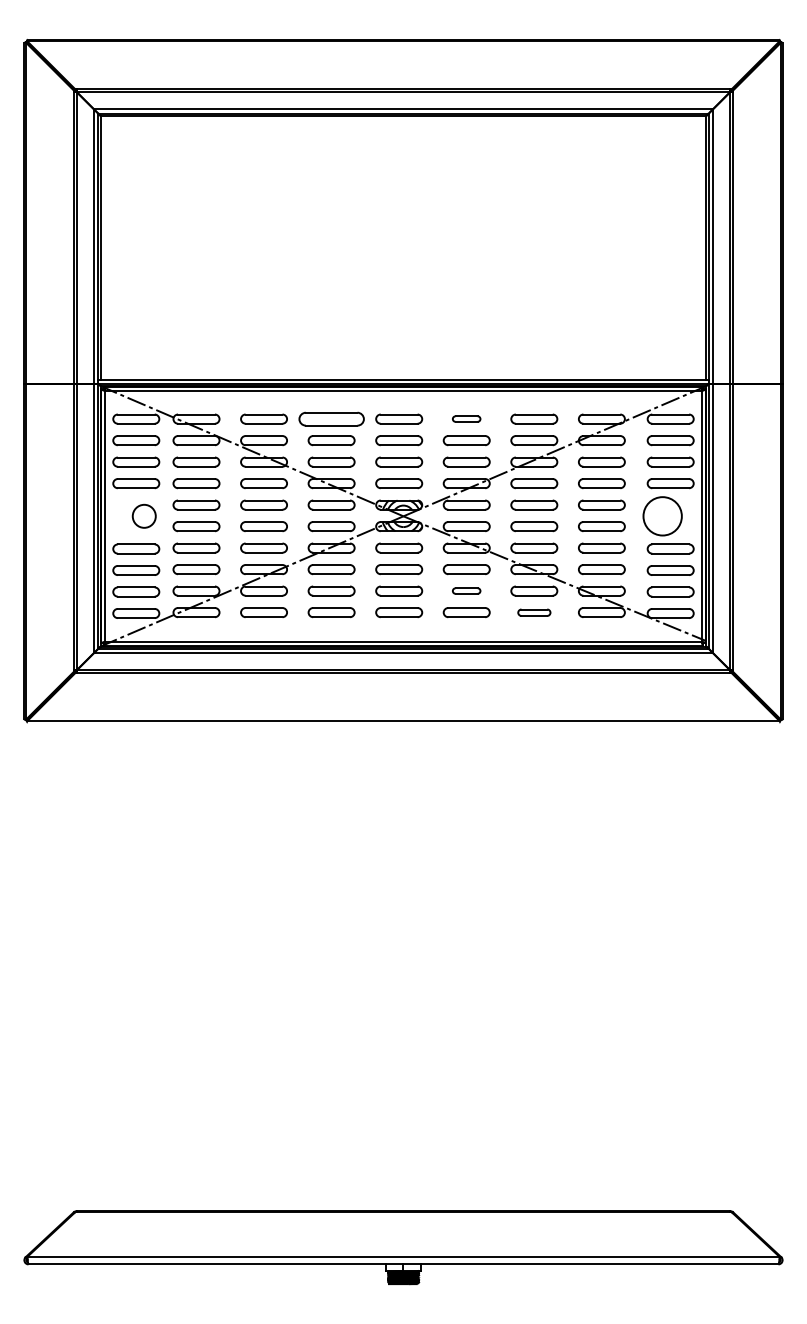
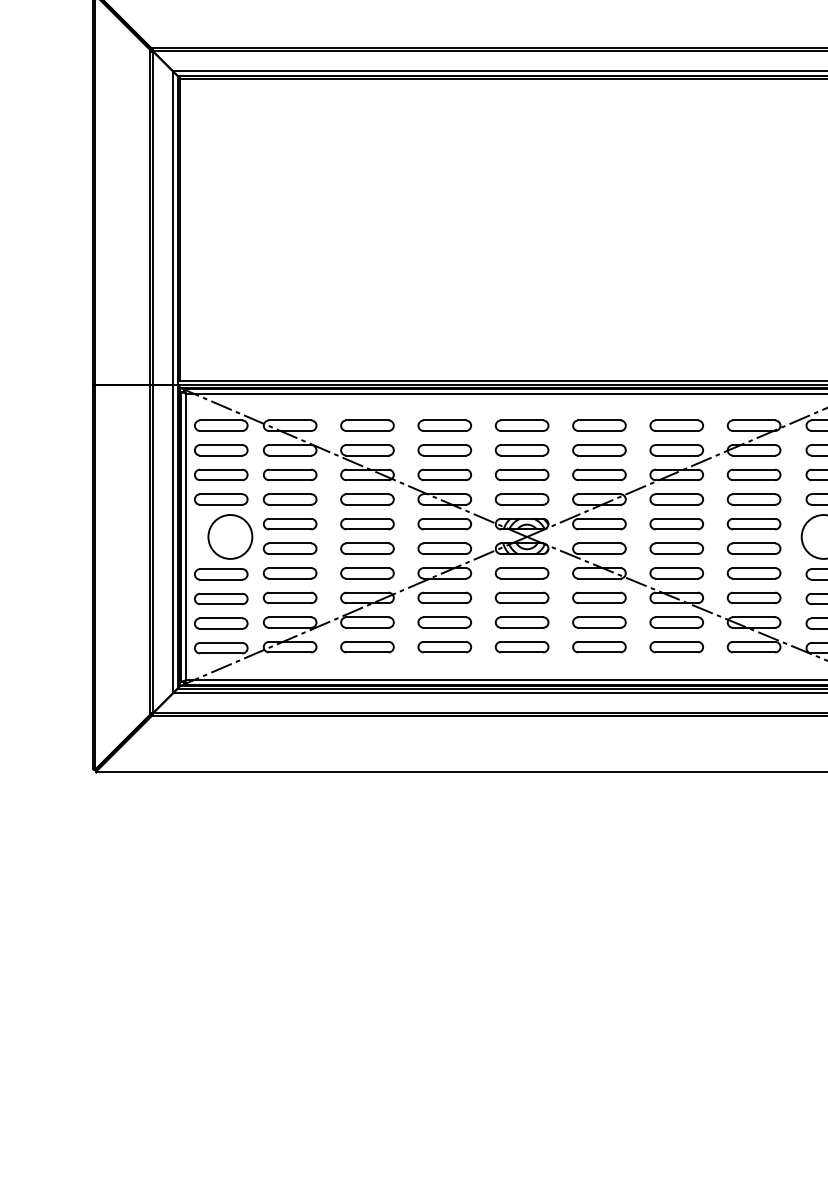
part: (331, 418) -> (444, 424), size x0.71
part: (466, 418) -> (599, 424), size x1.67
circle: (144, 516) -> (230, 537), size x1.67
part: (466, 590) -> (599, 621), size x1.67
part: (534, 612) -> (676, 647), size x1.43

